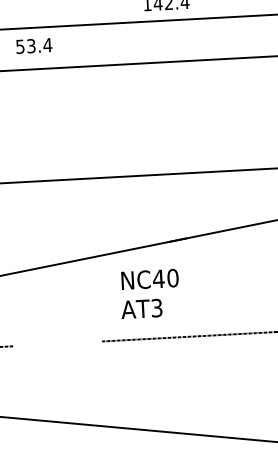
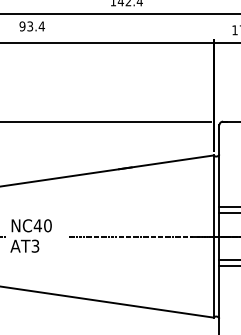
text: (20, 46) -> (22, 26), 53.4 -> 93.4
text: (149, 293) -> (30, 235), moved

